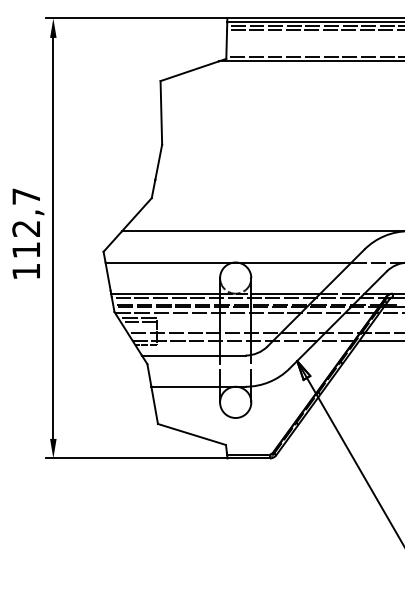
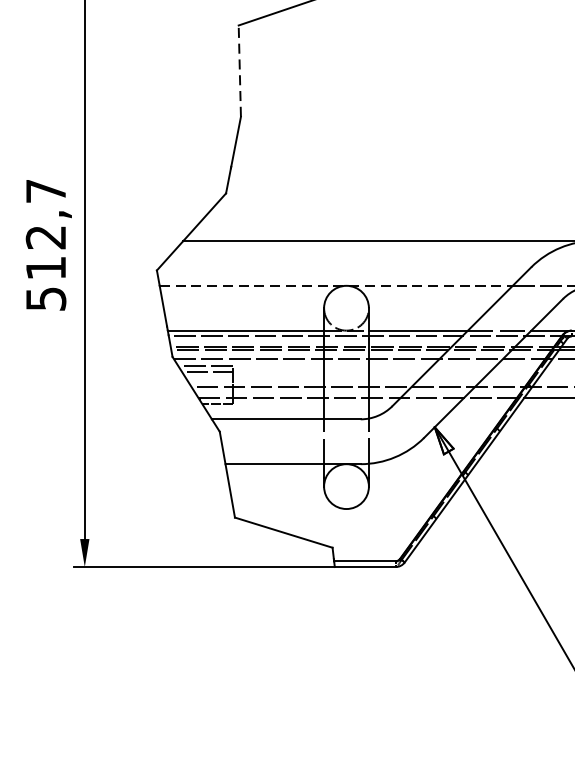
line: (161, 112) -> (240, 70), solid -> dashed
line: (229, 262) -> (337, 285), solid -> dashed
text: (26, 271) -> (46, 298), 112,7 -> 512,7

